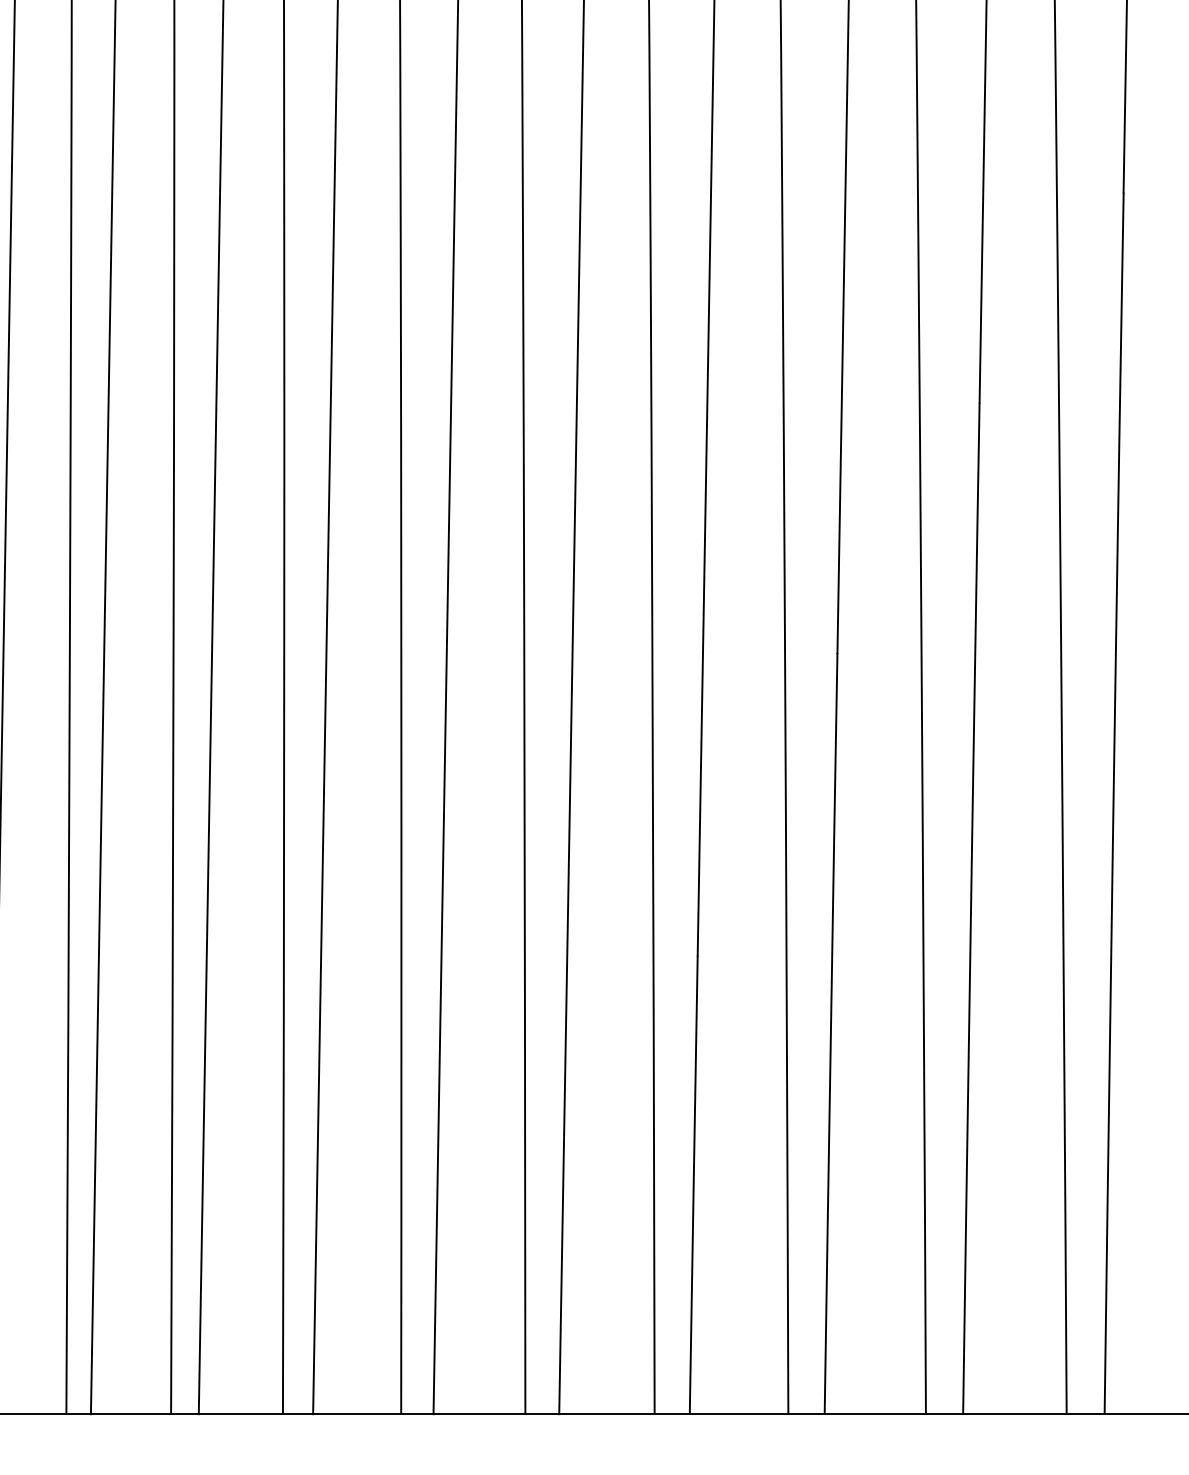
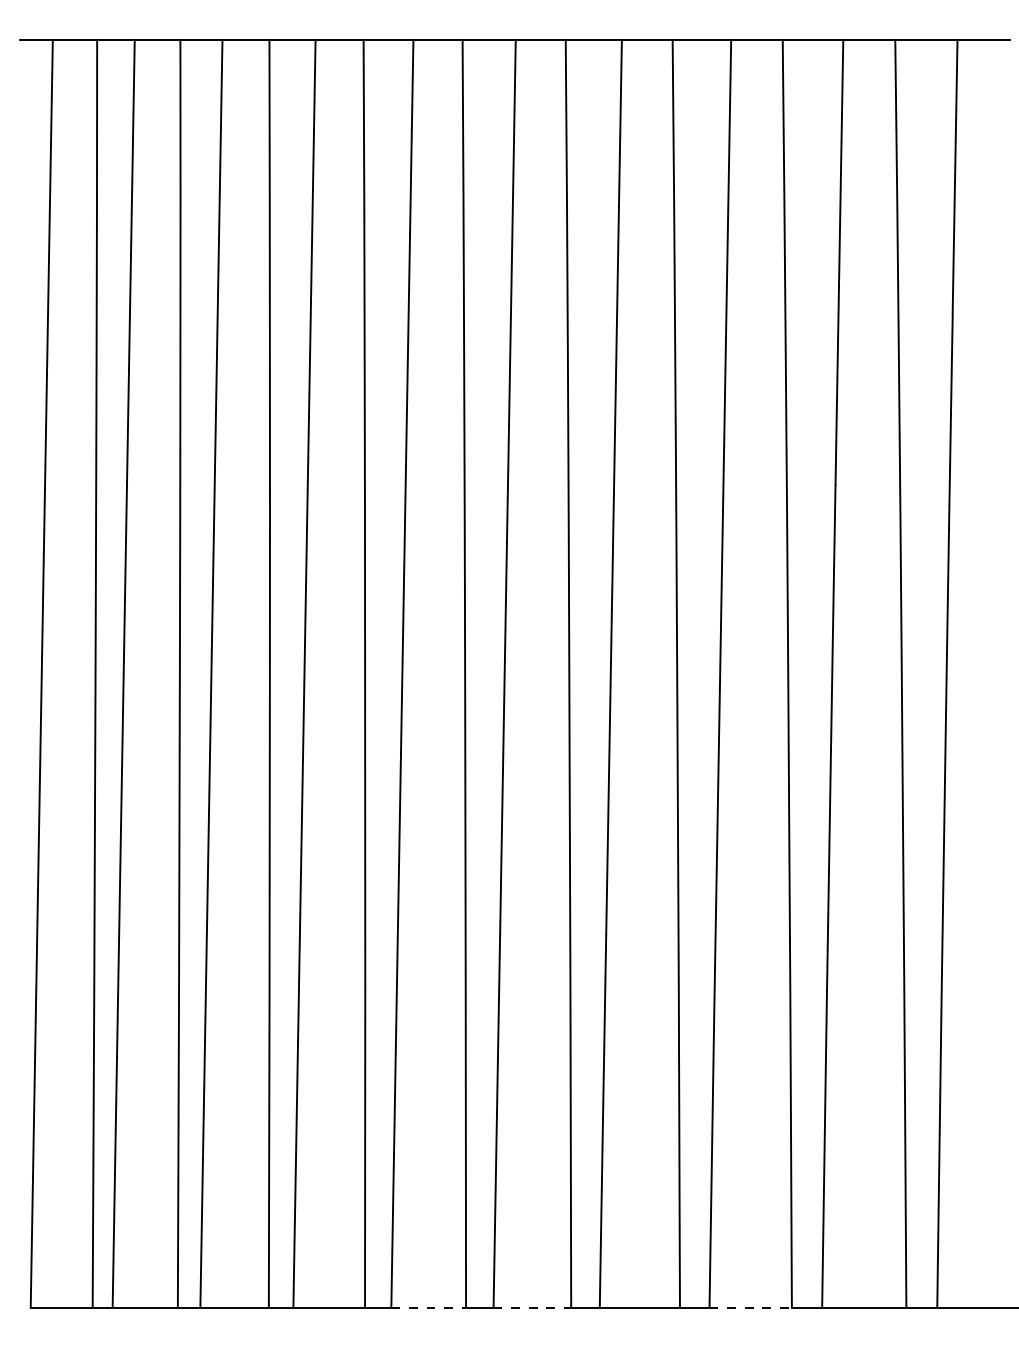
line: (480, 1414) -> (429, 1307), solid -> dashed
line: (607, 1414) -> (532, 1307), solid -> dashed
line: (876, 1414) -> (751, 1307), solid -> dashed

